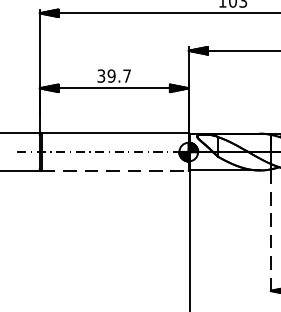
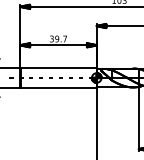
line: (116, 170) -> (59, 87), dashed -> solid
line: (270, 233) -> (138, 119), dashed -> solid

